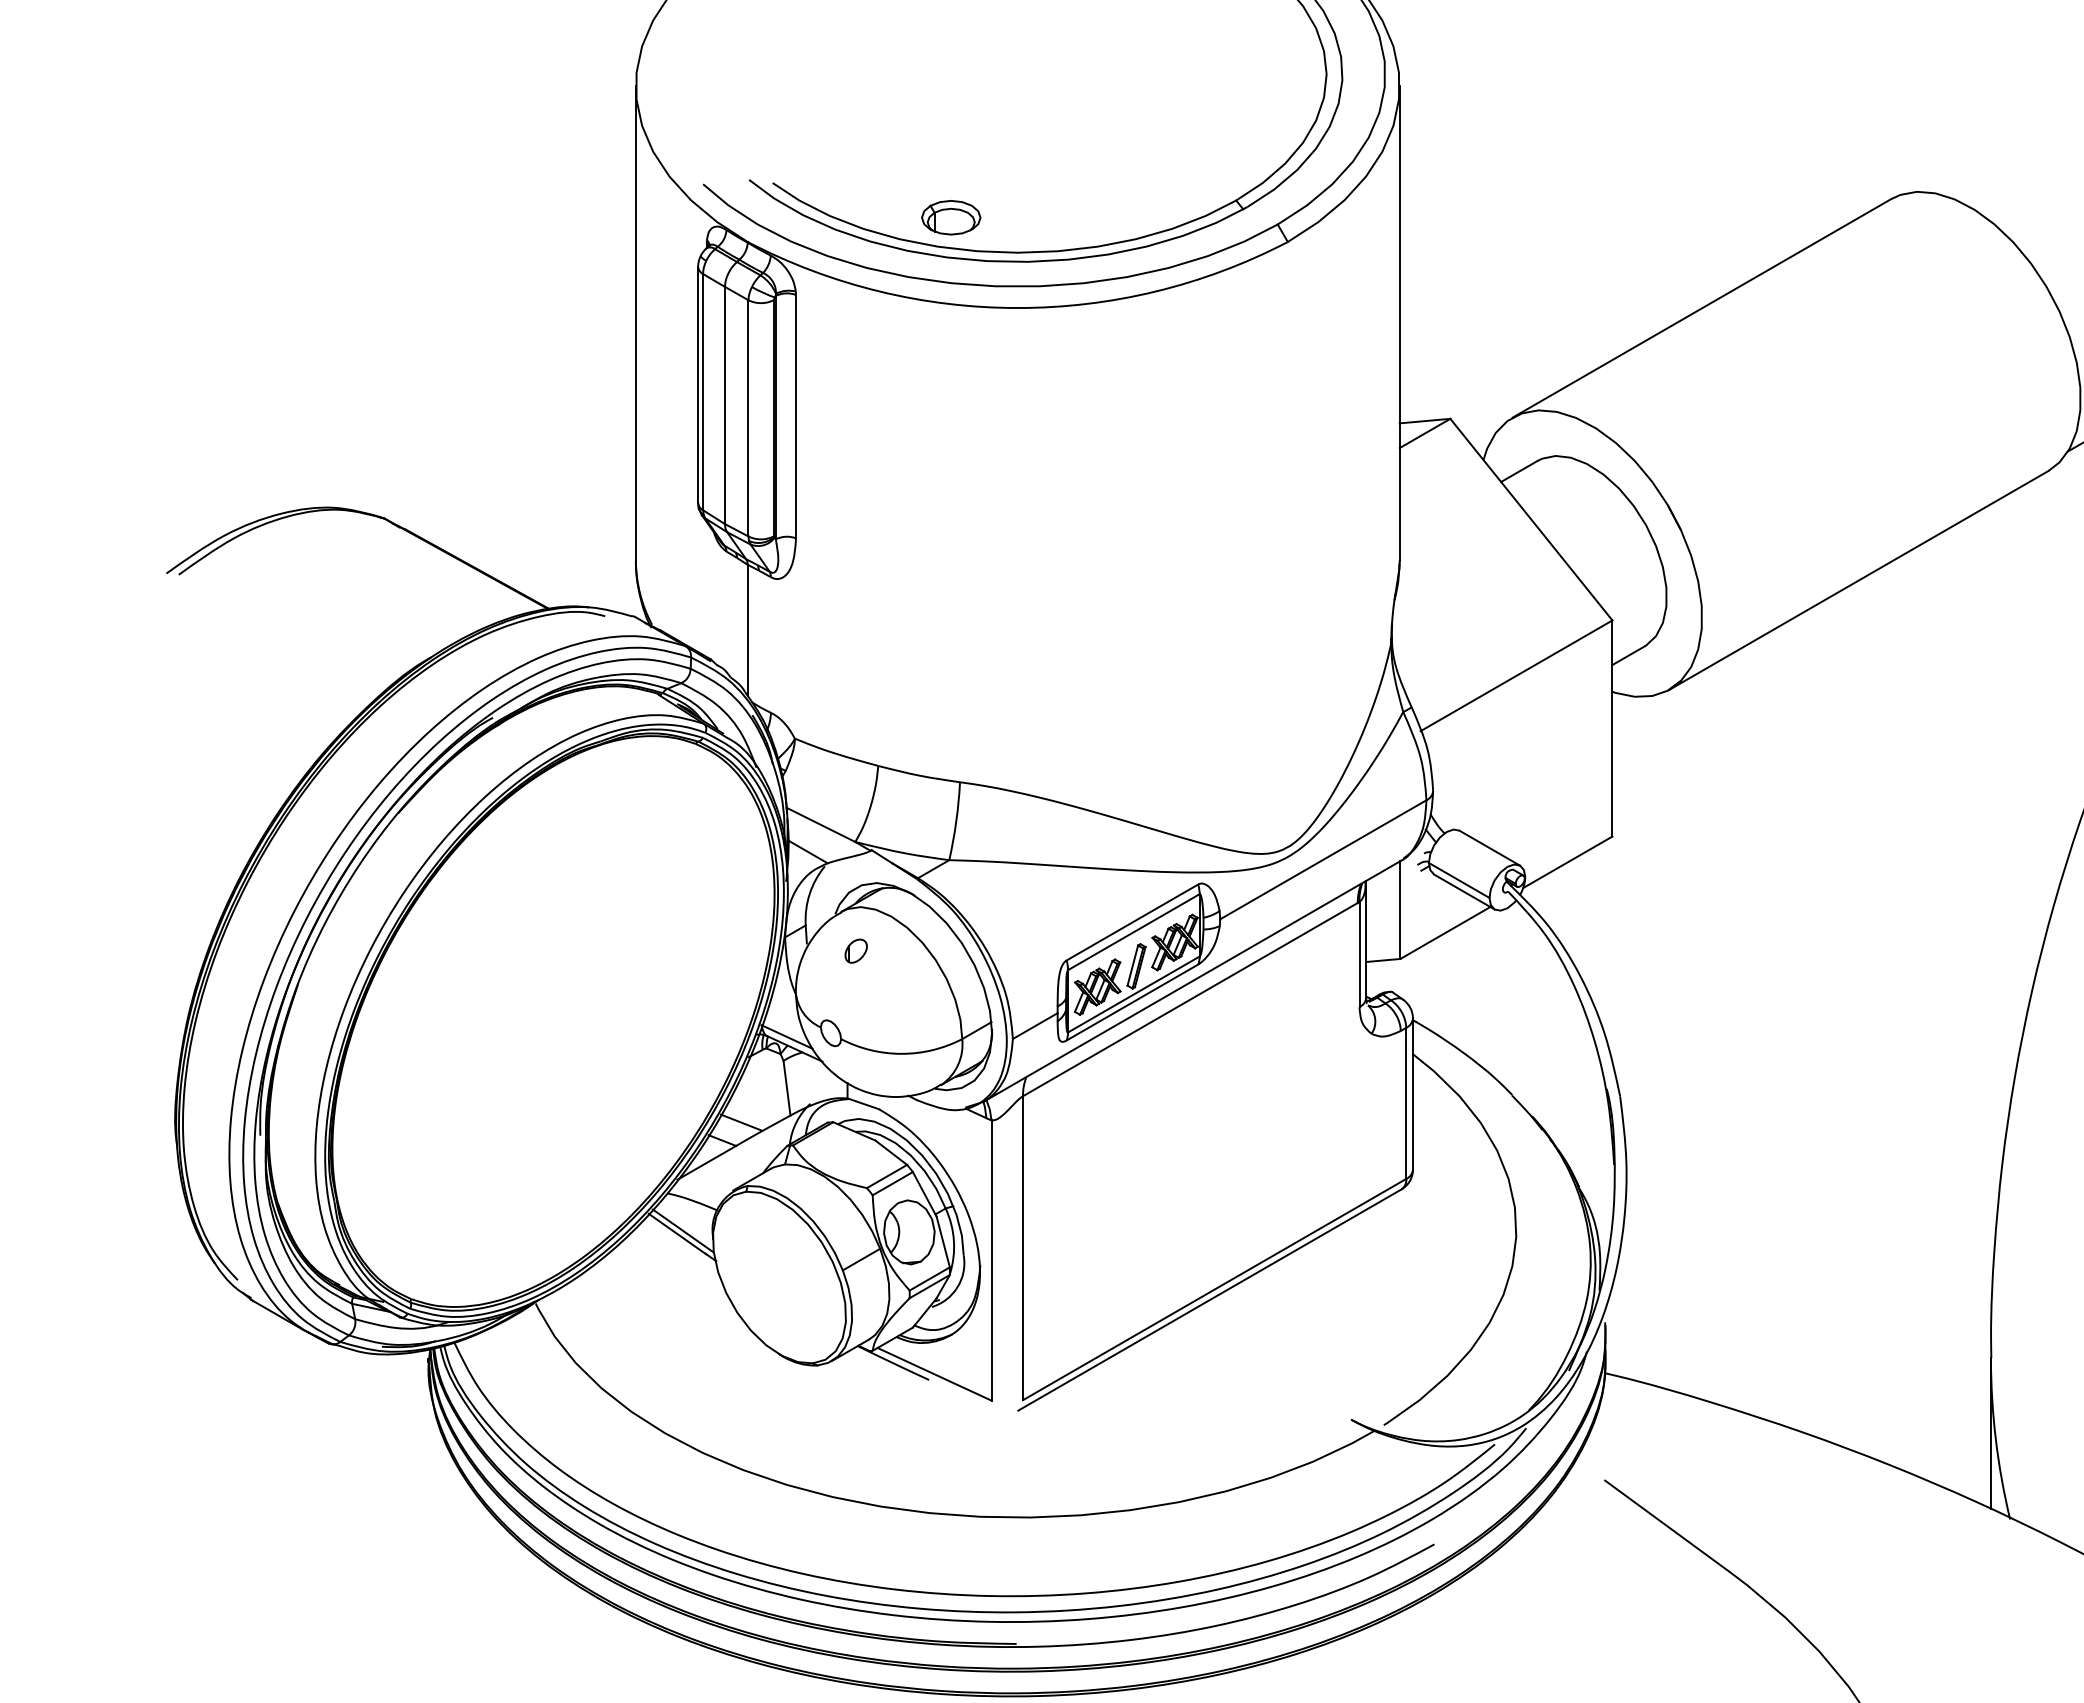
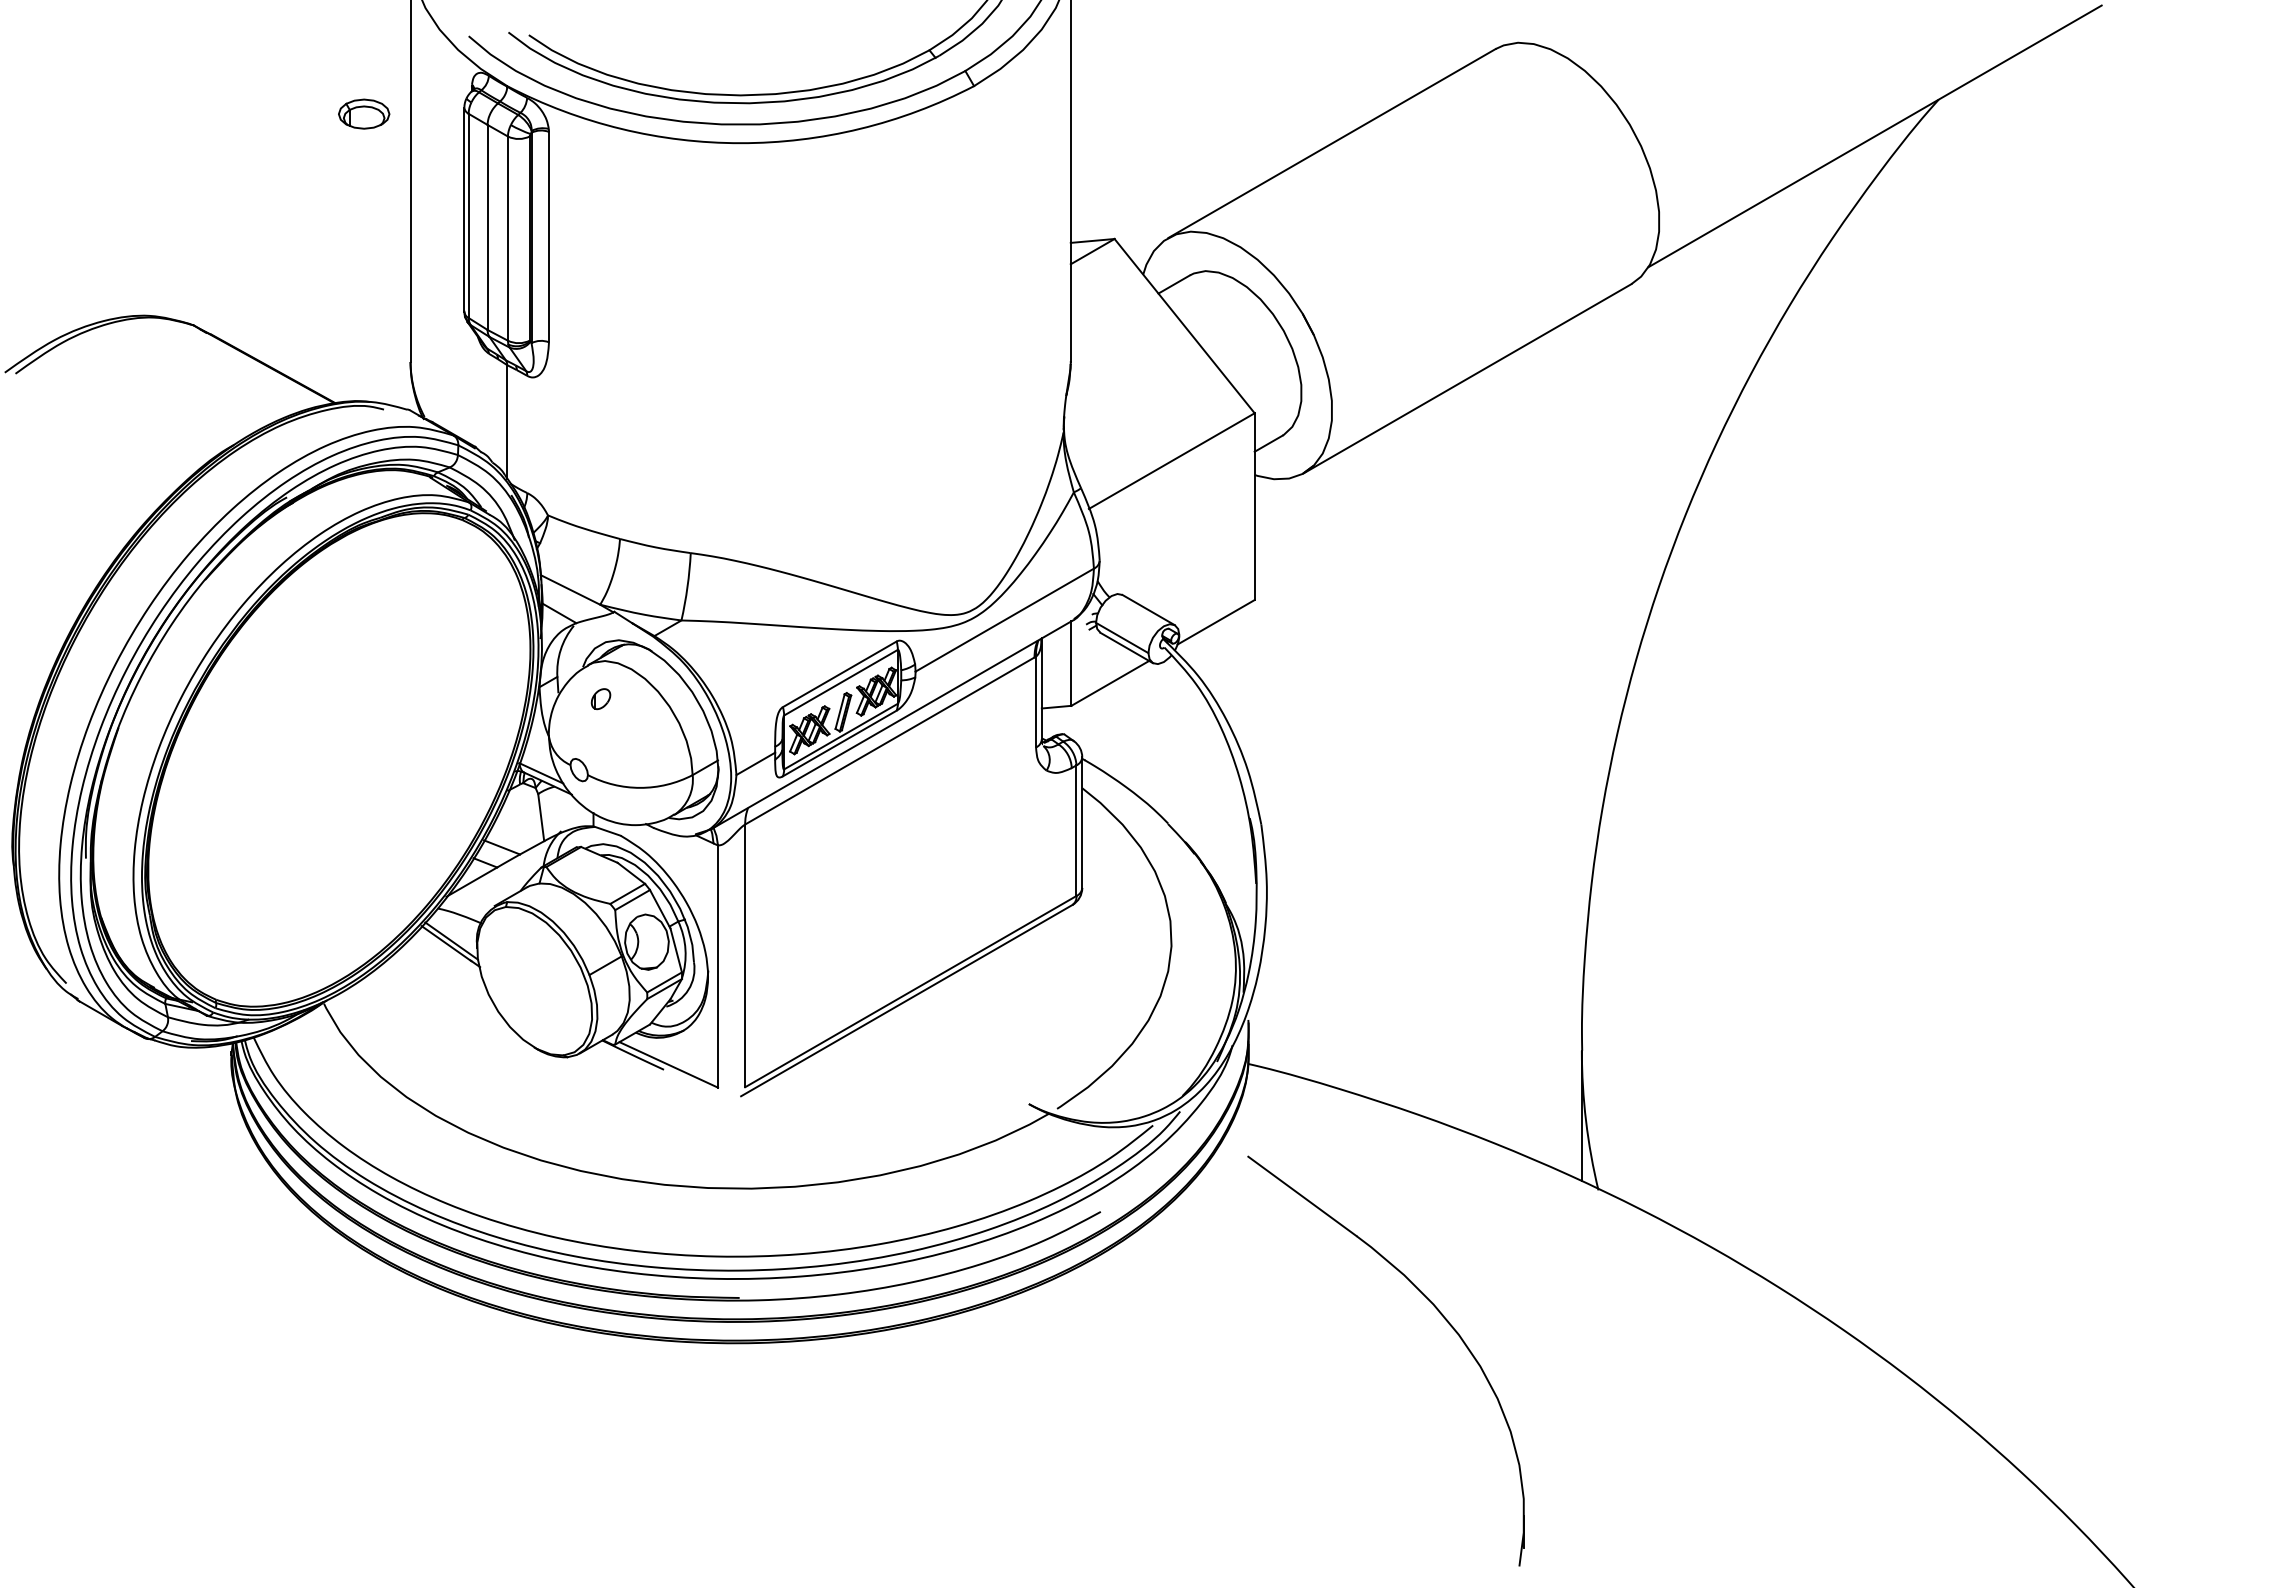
part: (951, 216) -> (364, 113), moved

